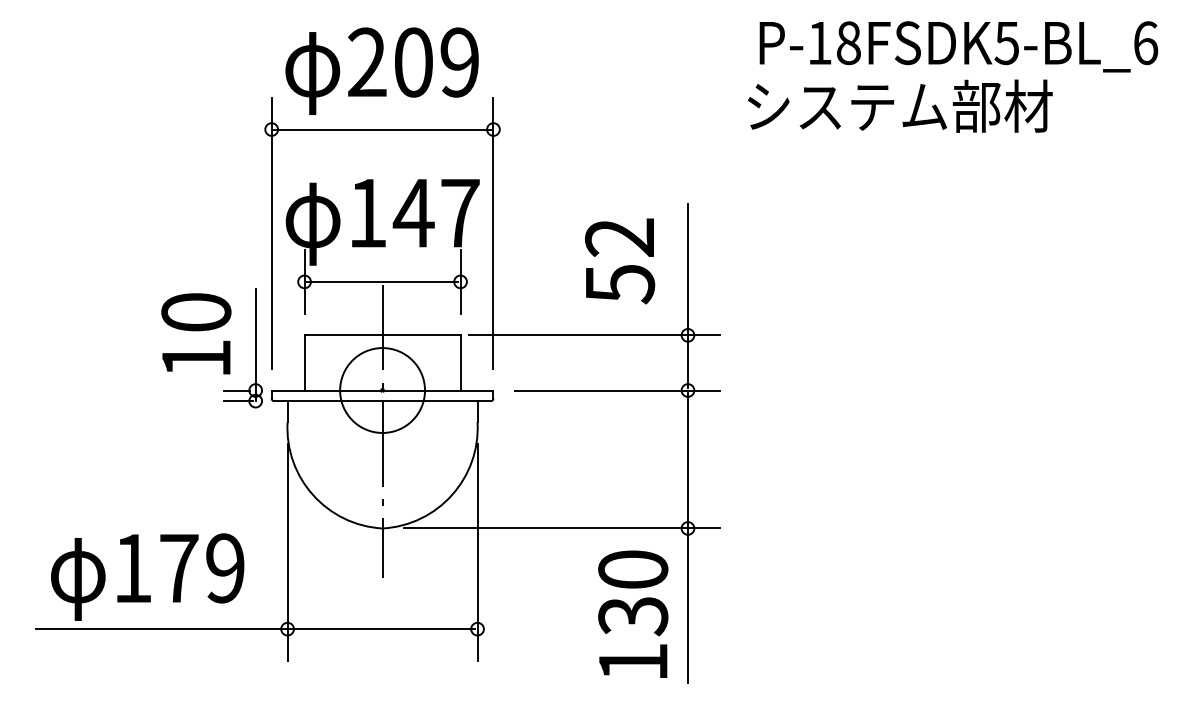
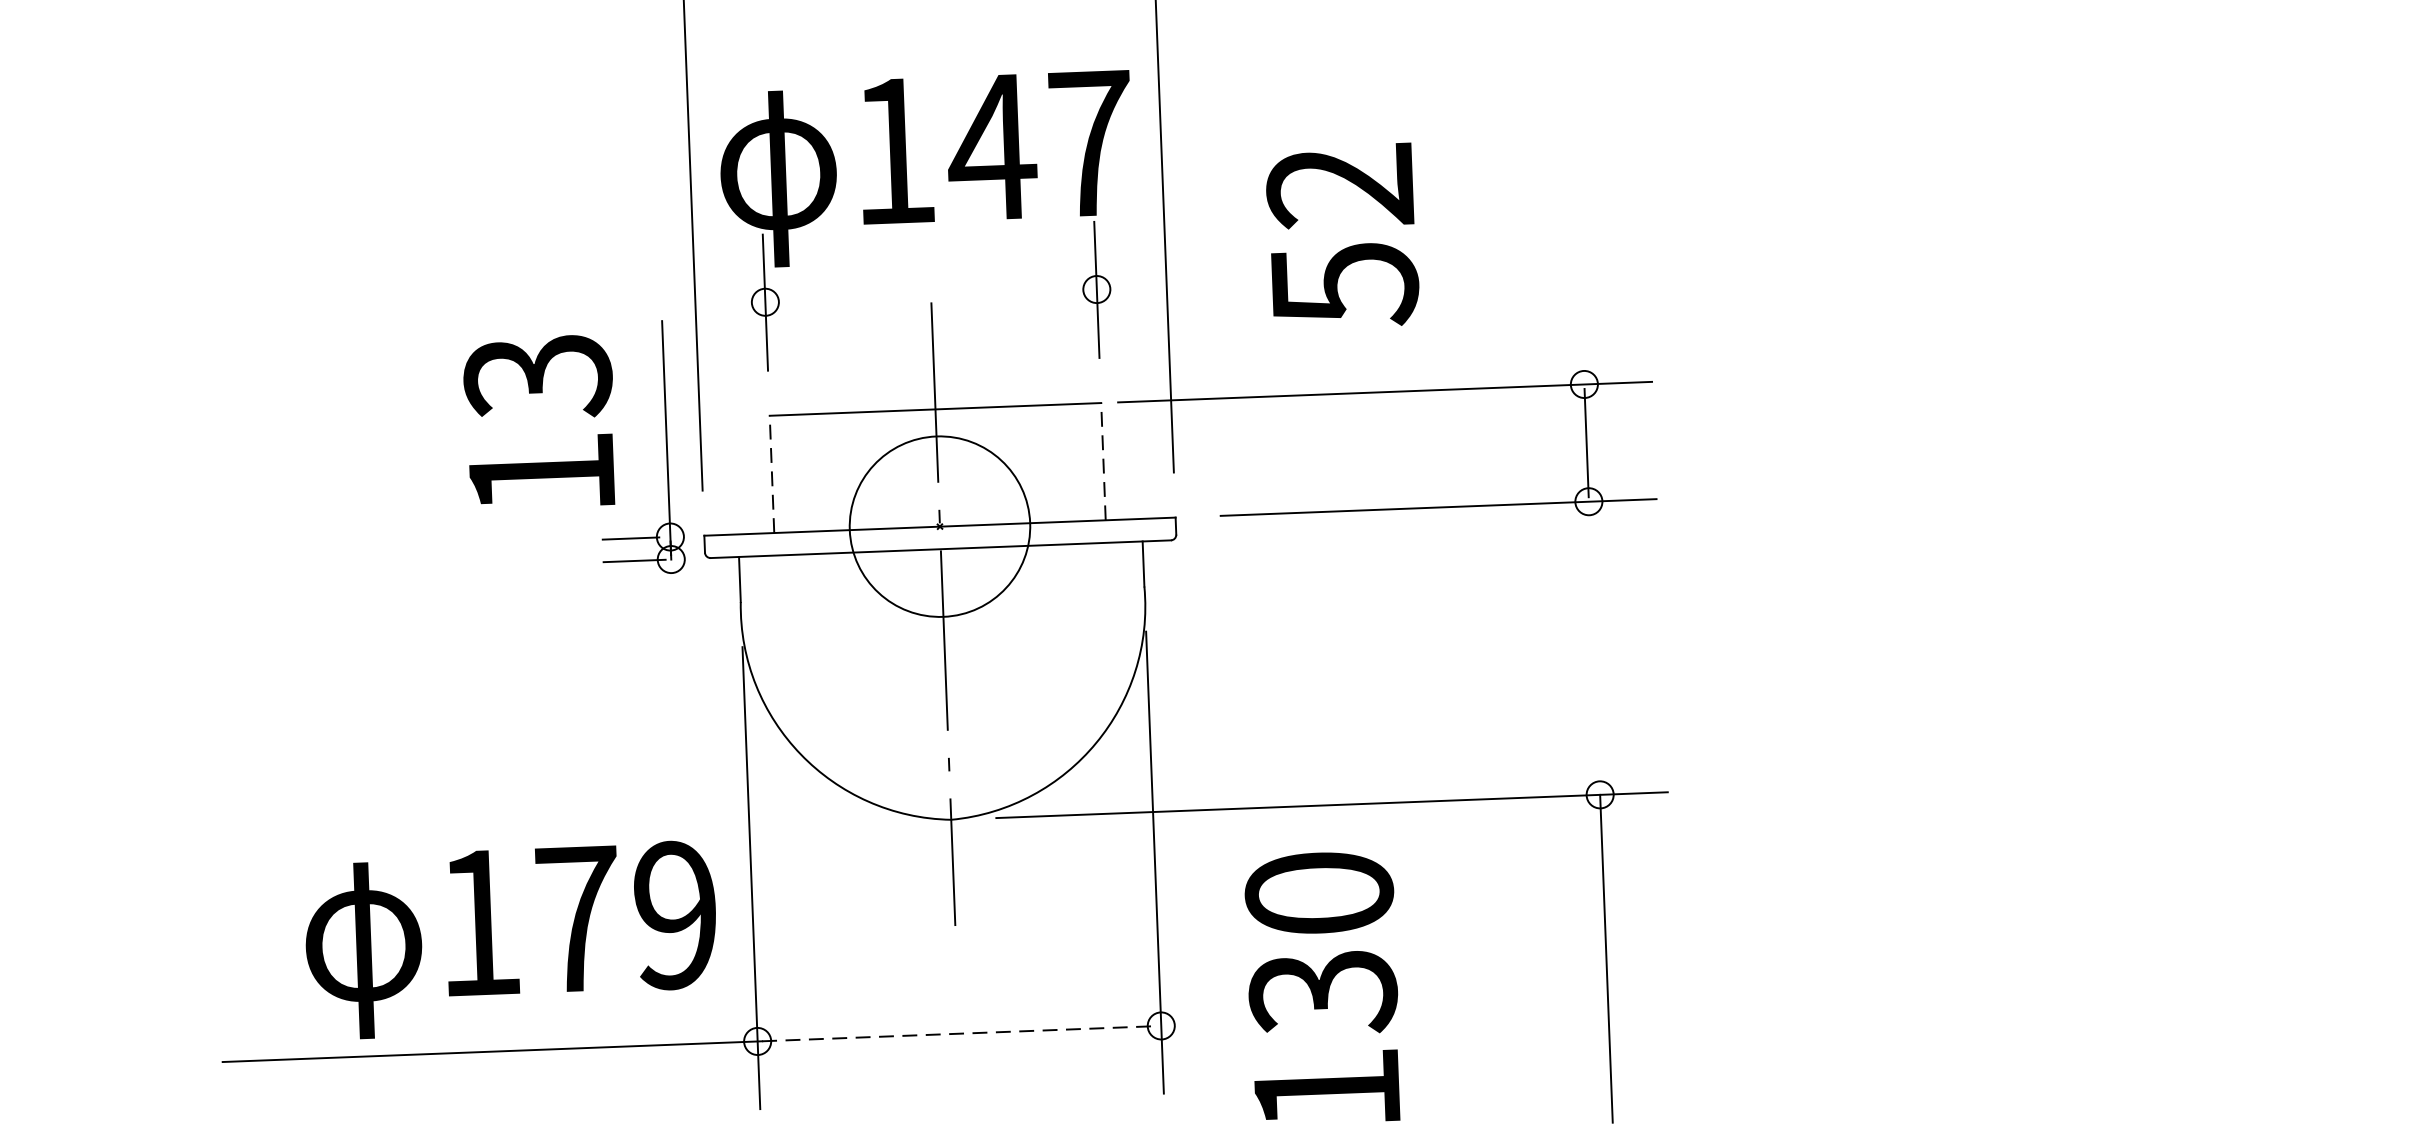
text: (620, 261) -> (1343, 236), moved
line: (687, 268) -> (1577, 242), removed
line: (382, 281) -> (930, 295), removed
text: (196, 312) -> (538, 376), 10 -> 13
line: (304, 362) -> (771, 473), solid -> dashed
line: (460, 362) -> (1103, 460), solid -> dashed
line: (687, 459) -> (1593, 648), removed
text: (147, 576) -> (510, 938), moved
text: (633, 613) -> (1323, 986), moved
line: (382, 629) -> (959, 1034), solid -> dashed

